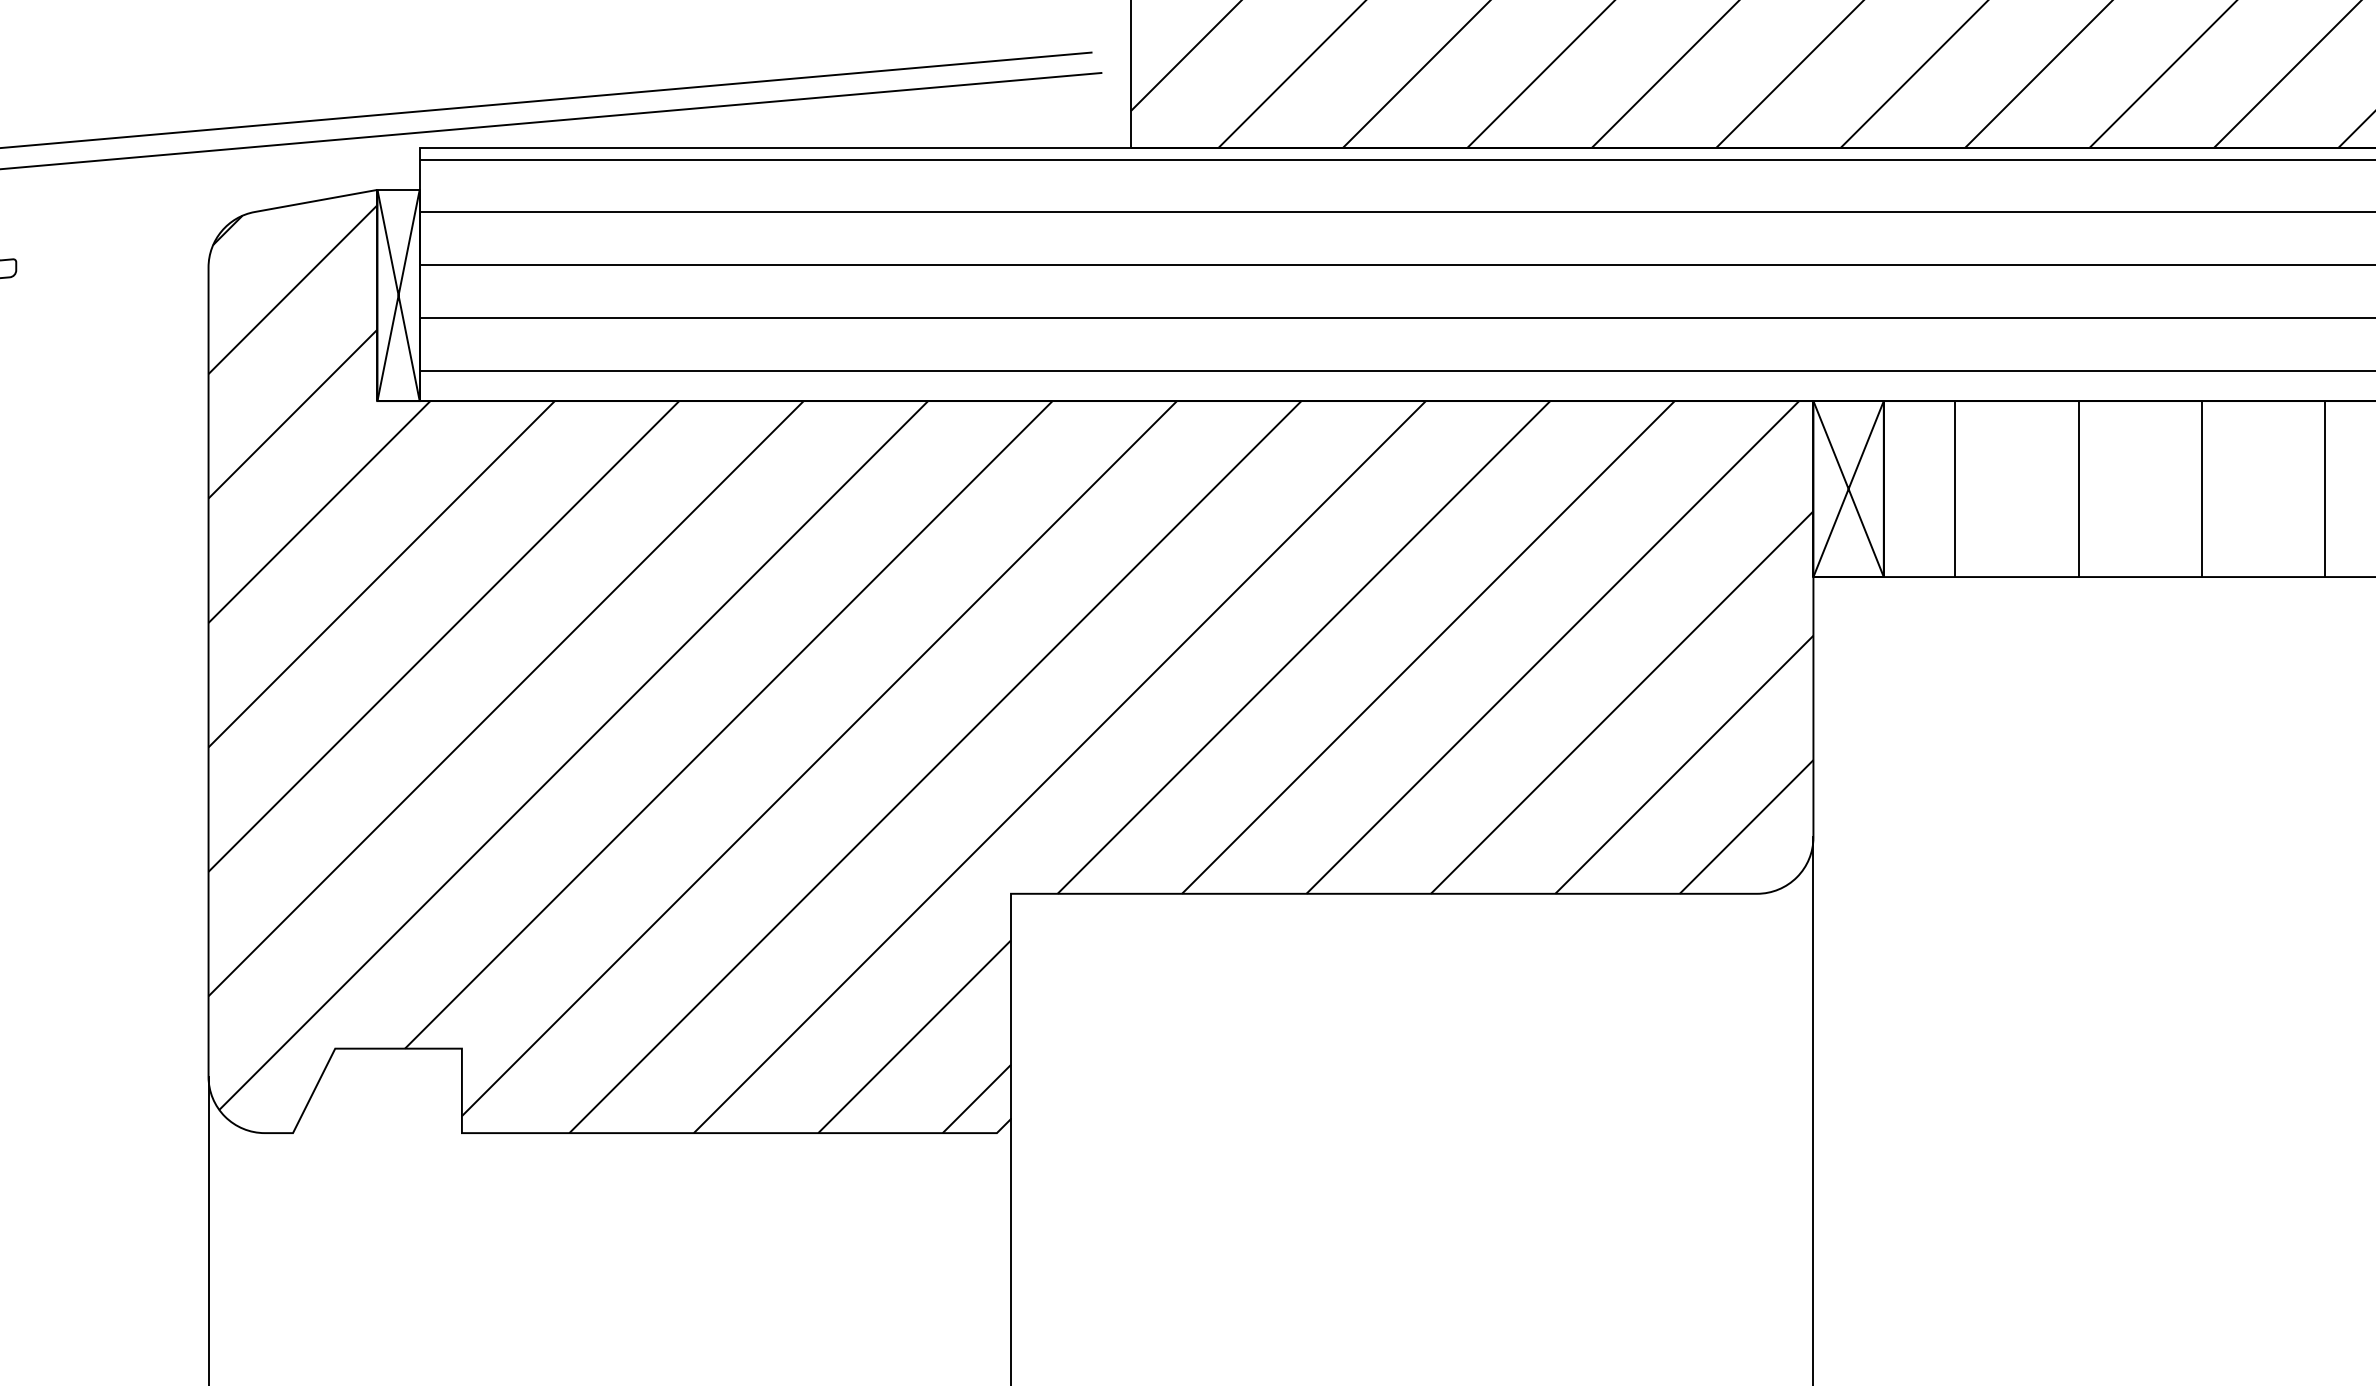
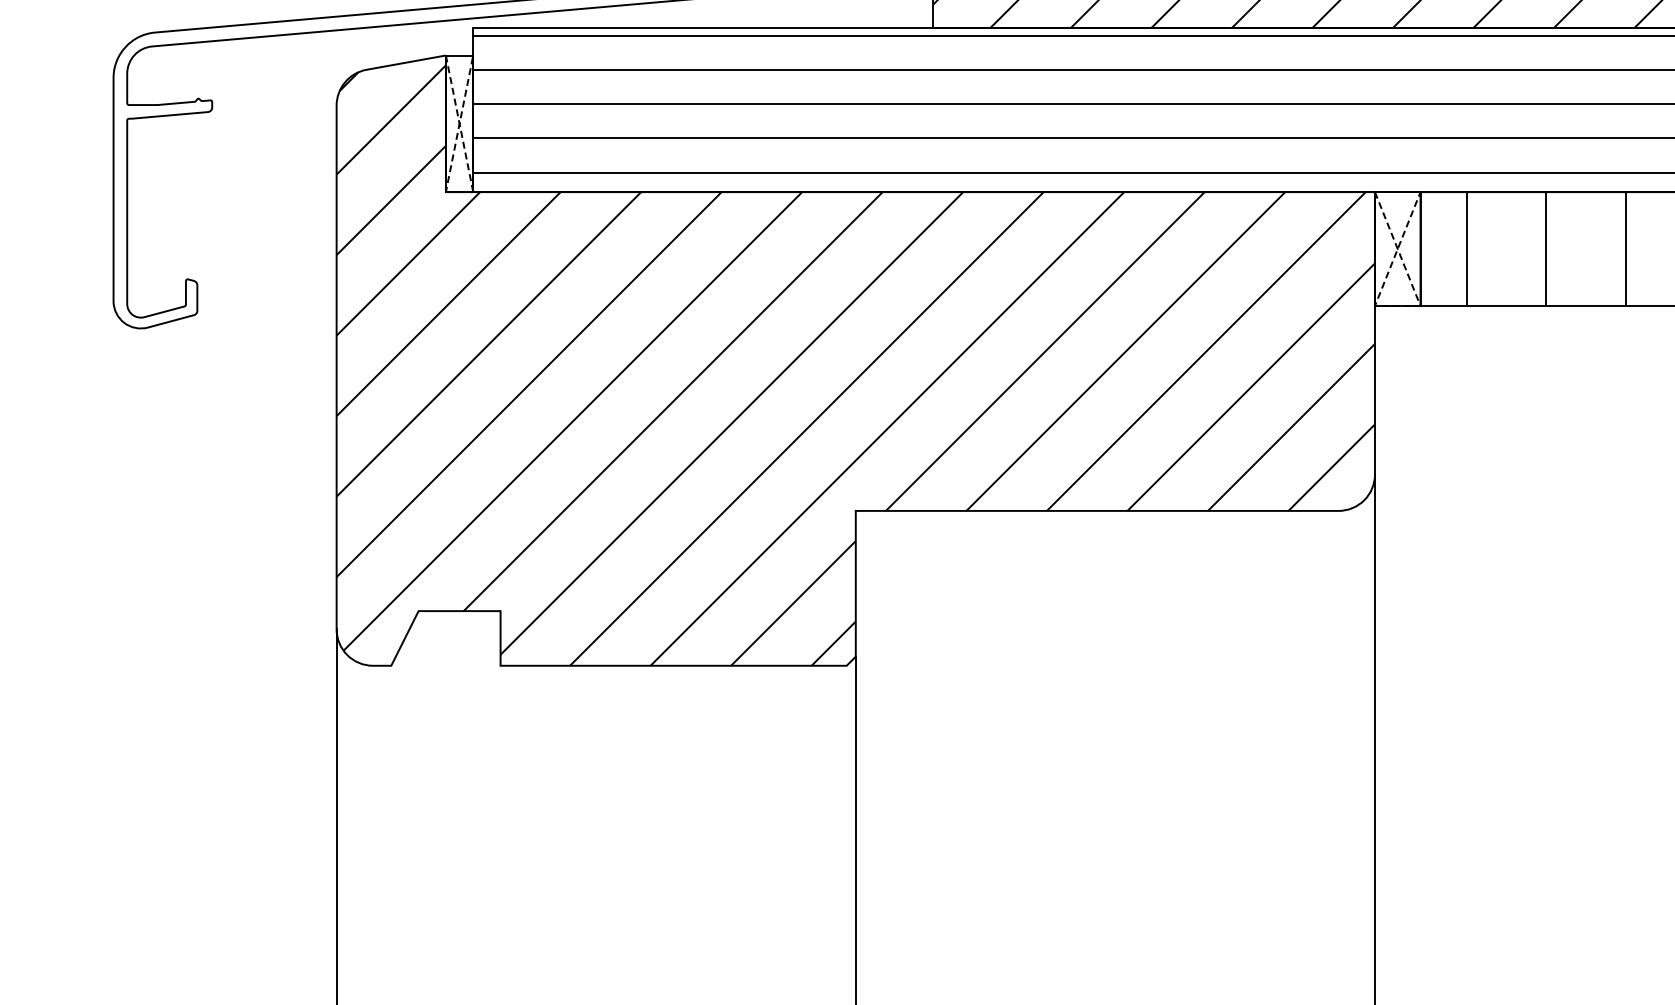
line: (398, 401) -> (459, 192), solid -> dashed
line: (1848, 576) -> (1397, 305), solid -> dashed

